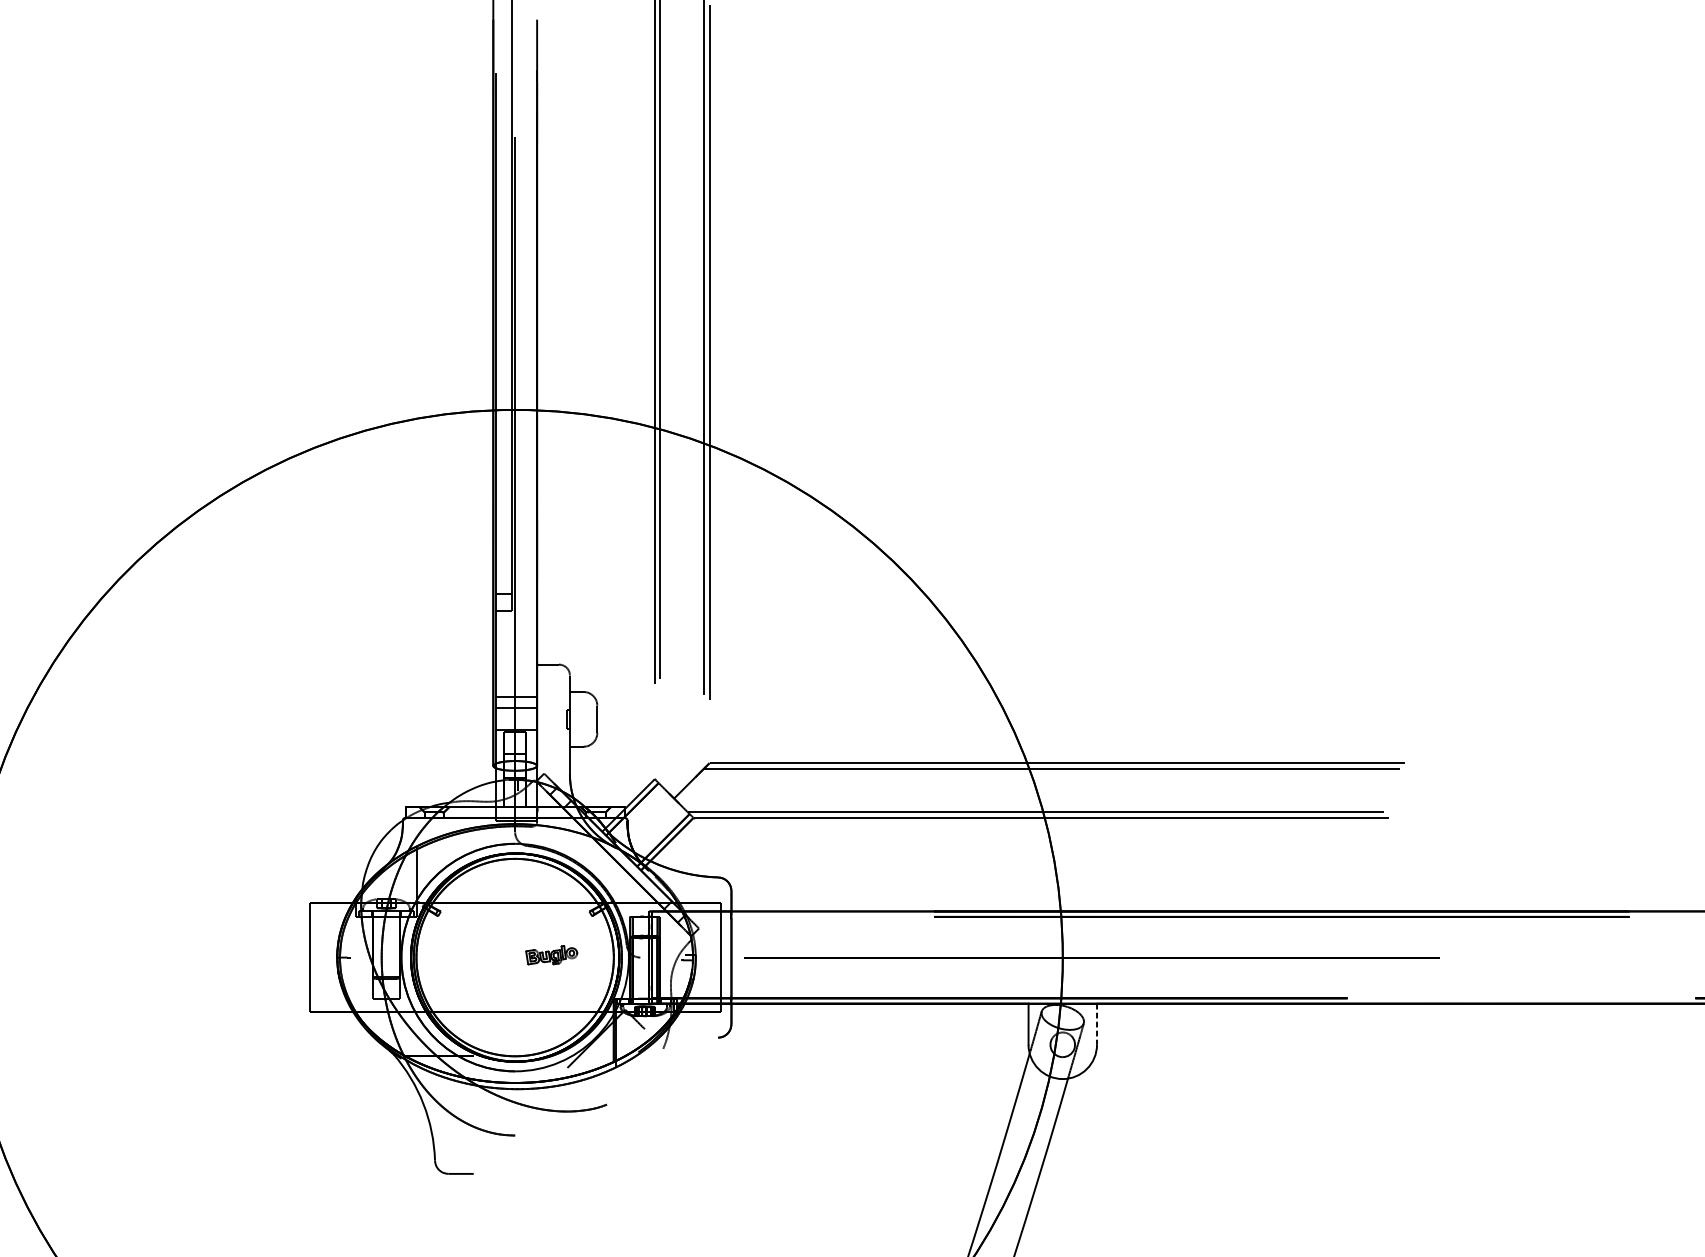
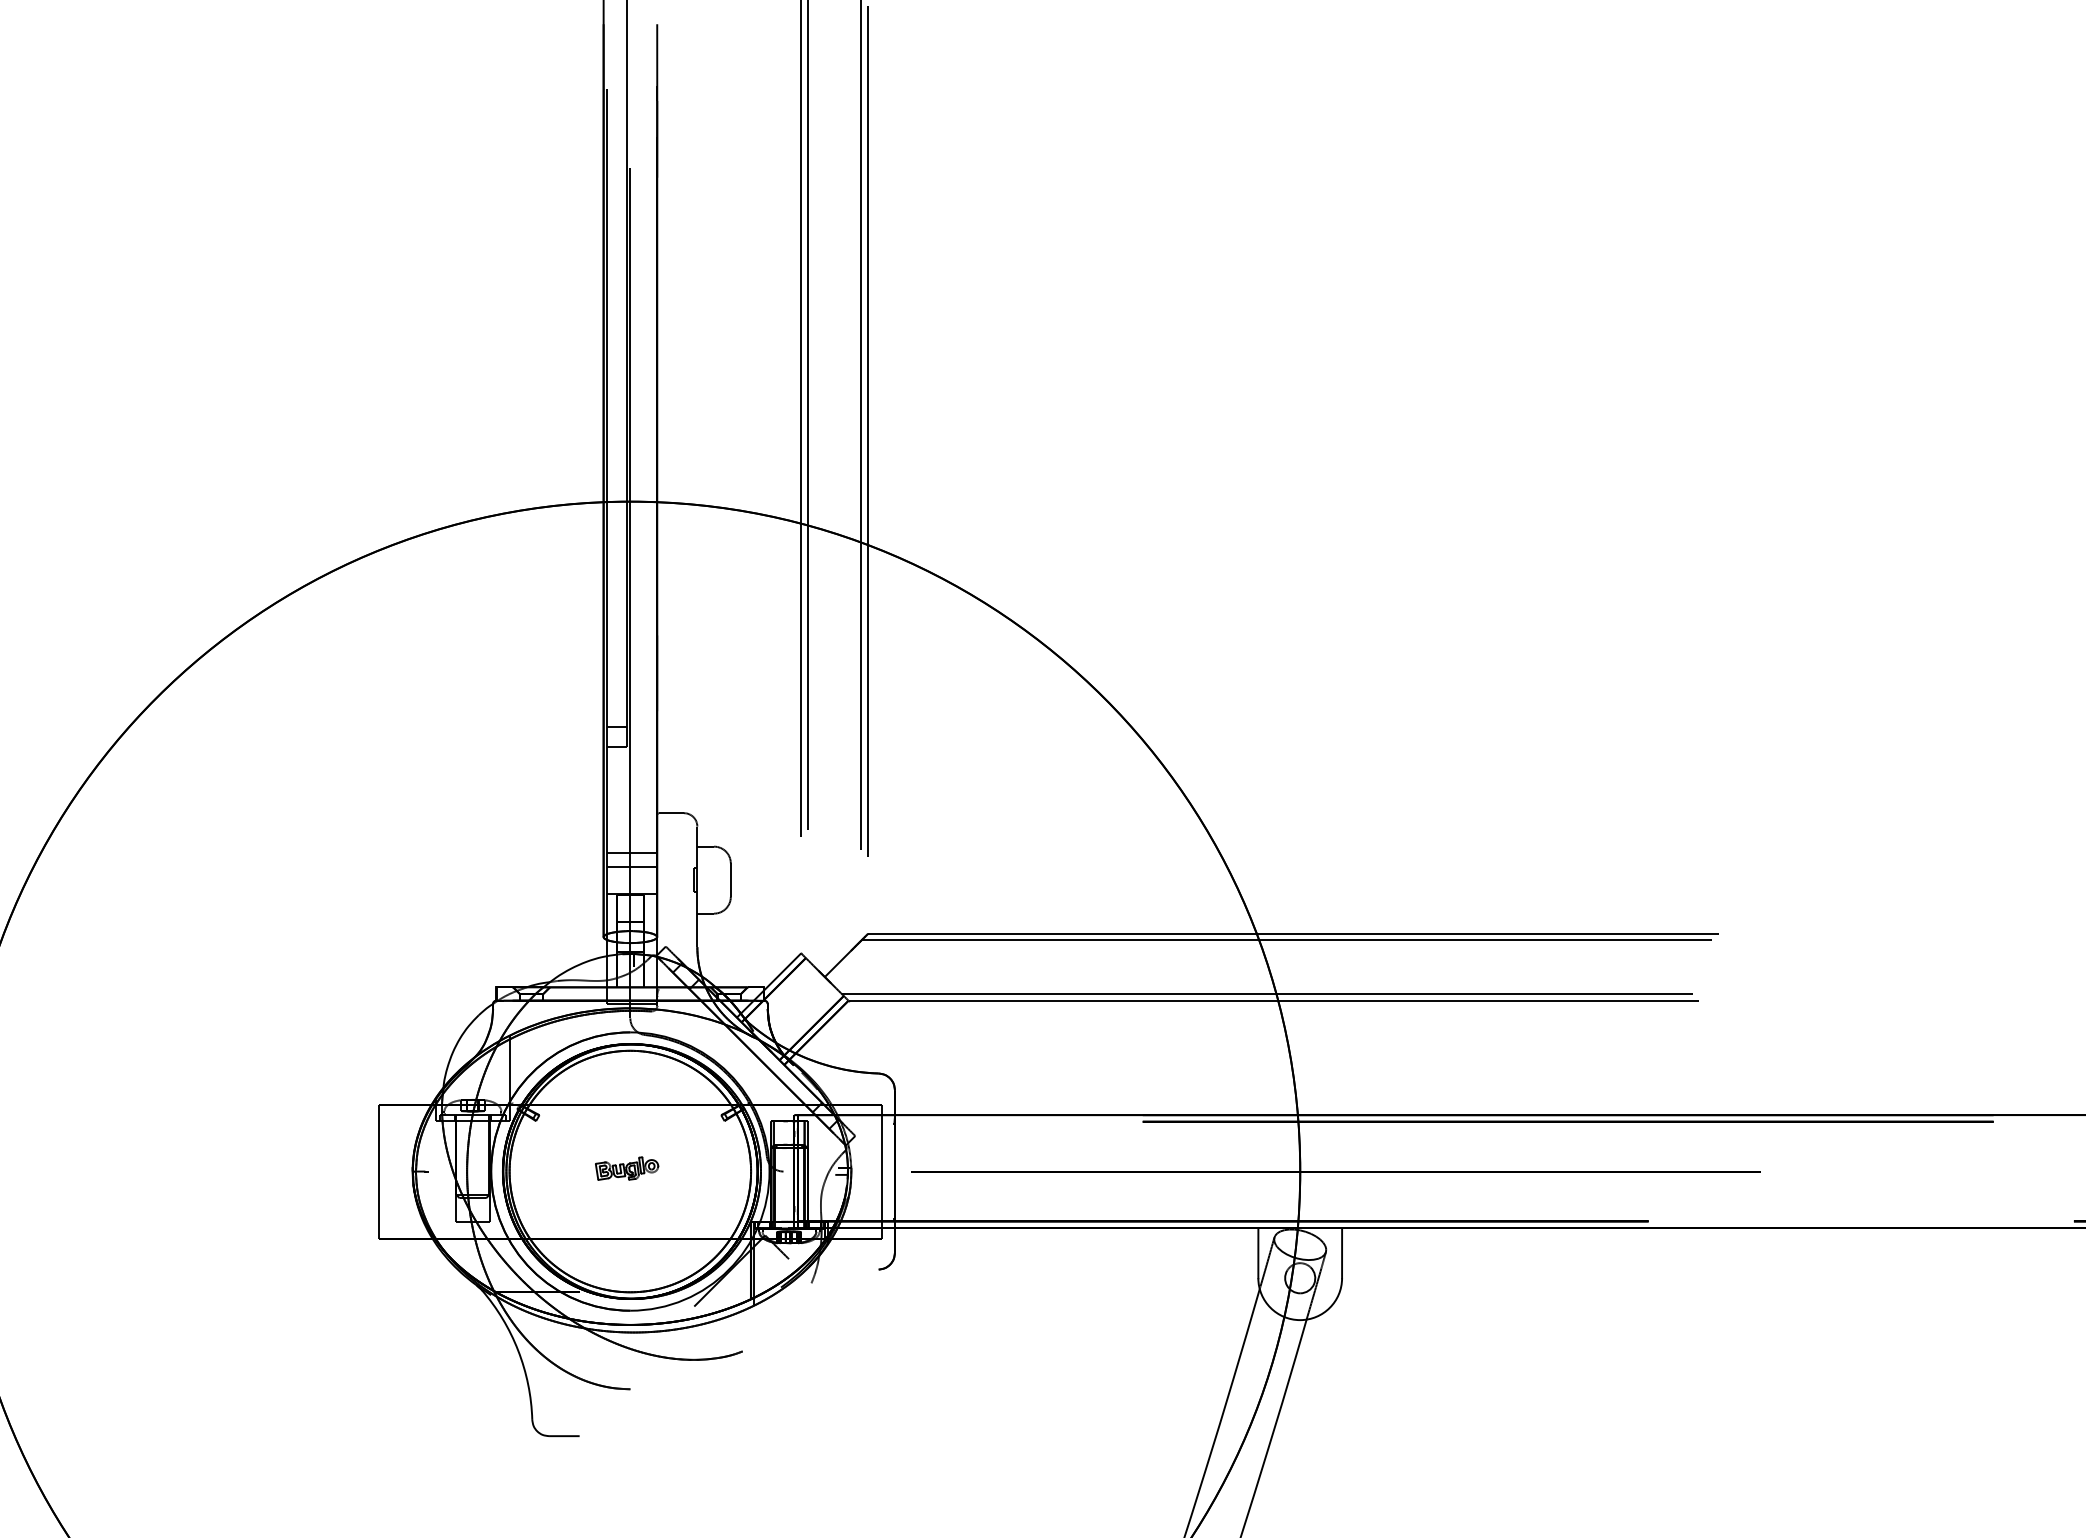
part: (552, 955) -> (627, 1168), moved
line: (1097, 1024) -> (1342, 1253), dashed -> solid

